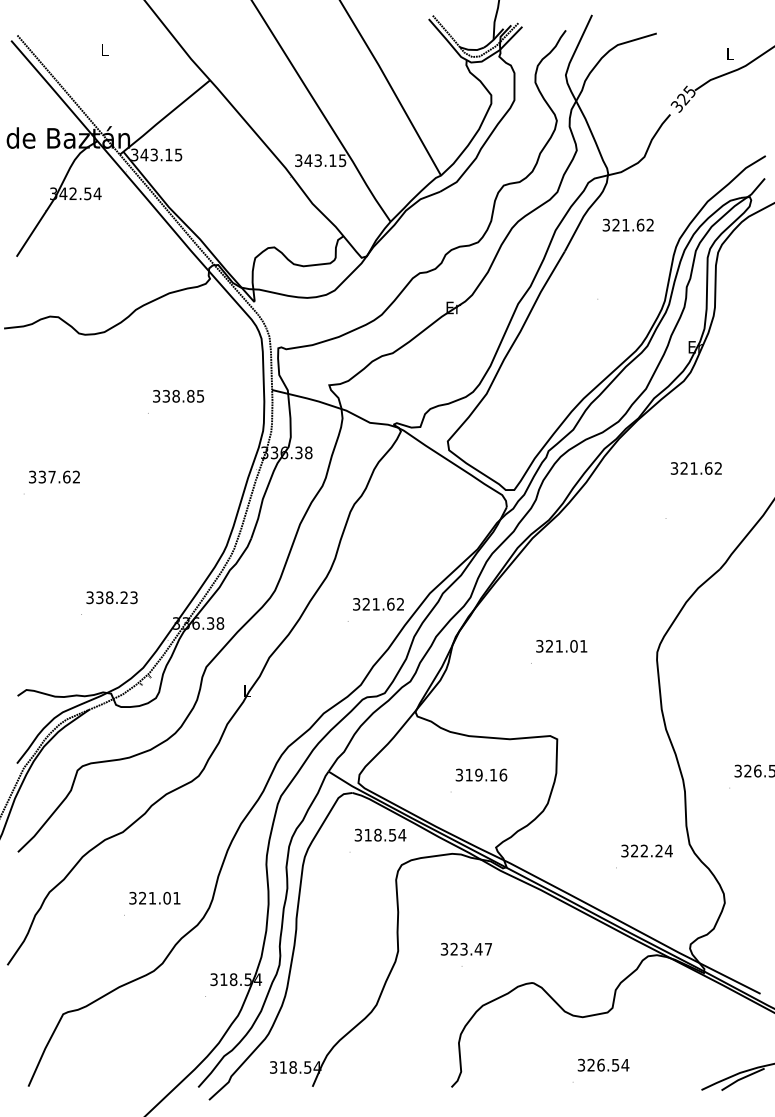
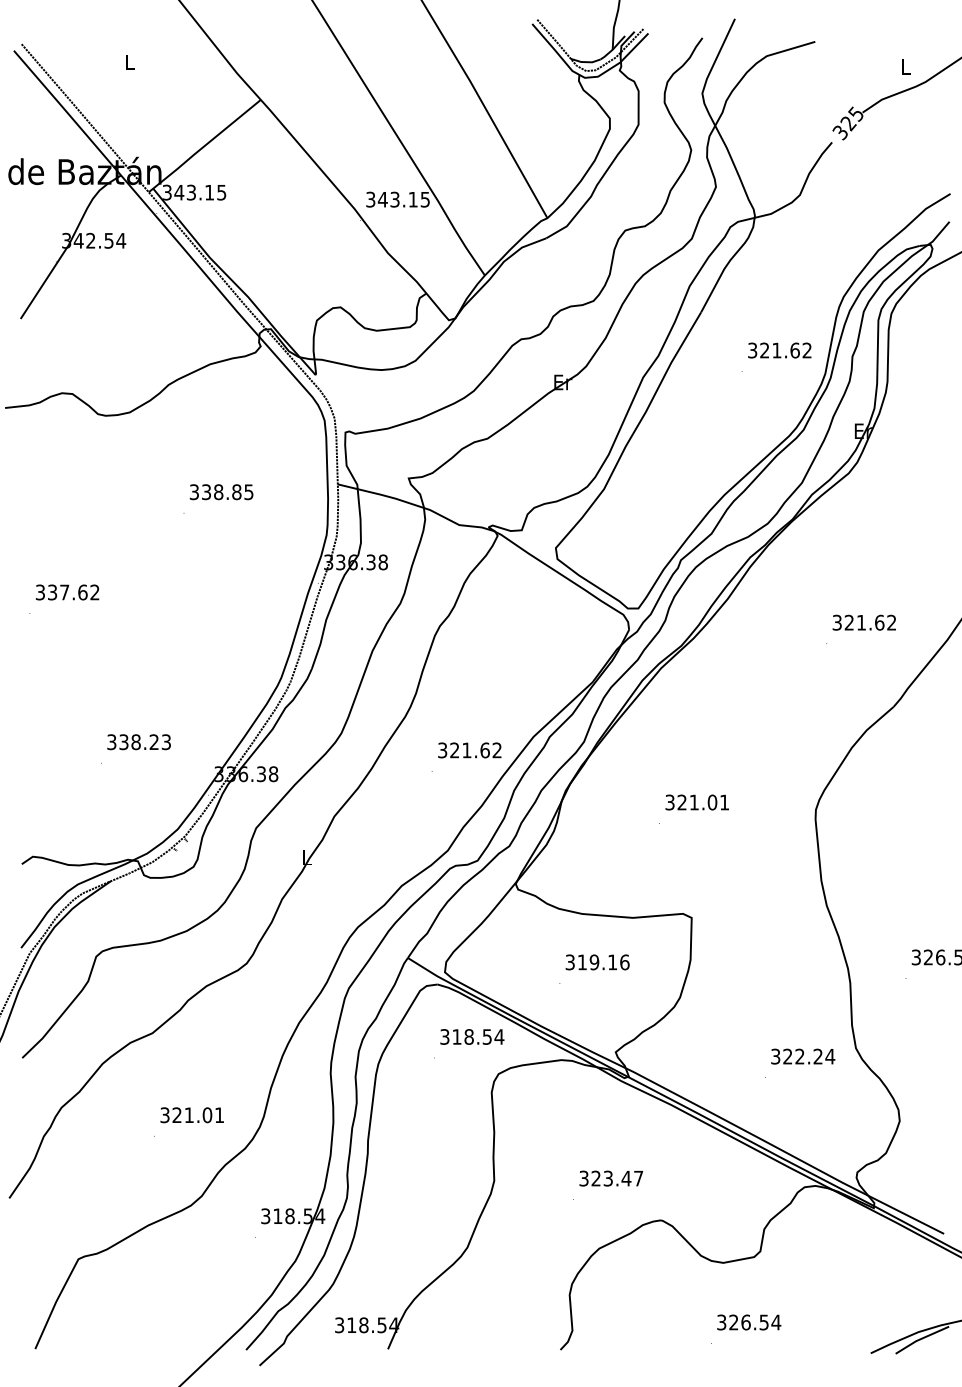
text: (627, 224) -> (778, 349), moved
text: (695, 468) -> (863, 622), moved
text: (465, 949) -> (610, 1178), moved

